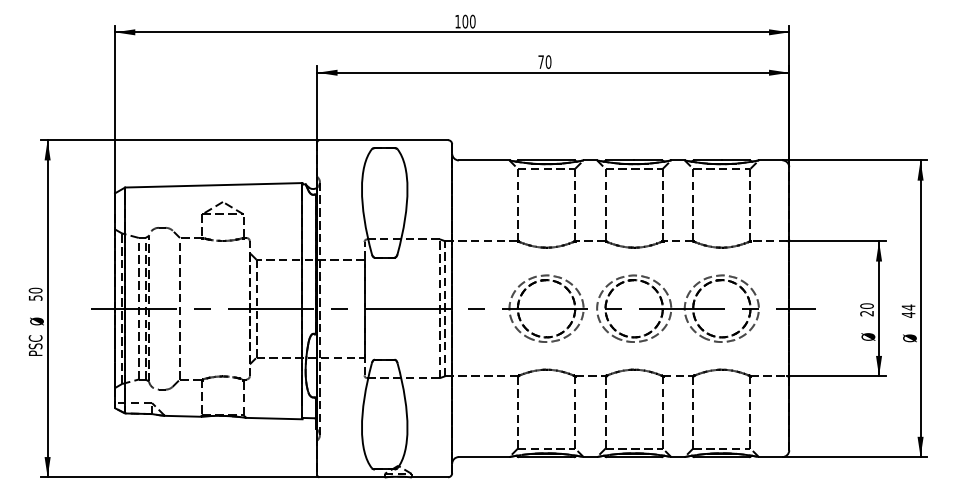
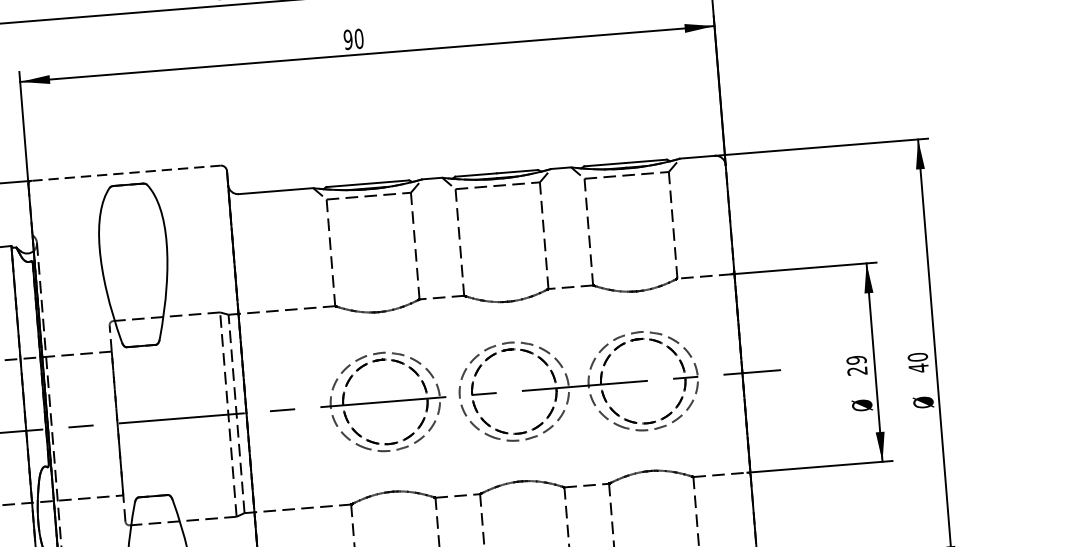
text: (540, 62) -> (347, 40), 70 -> 90
line: (383, 140) -> (125, 173), solid -> dashed
text: (866, 306) -> (855, 360), 20 -> 29
text: (908, 307) -> (917, 357), 44 -> 40

